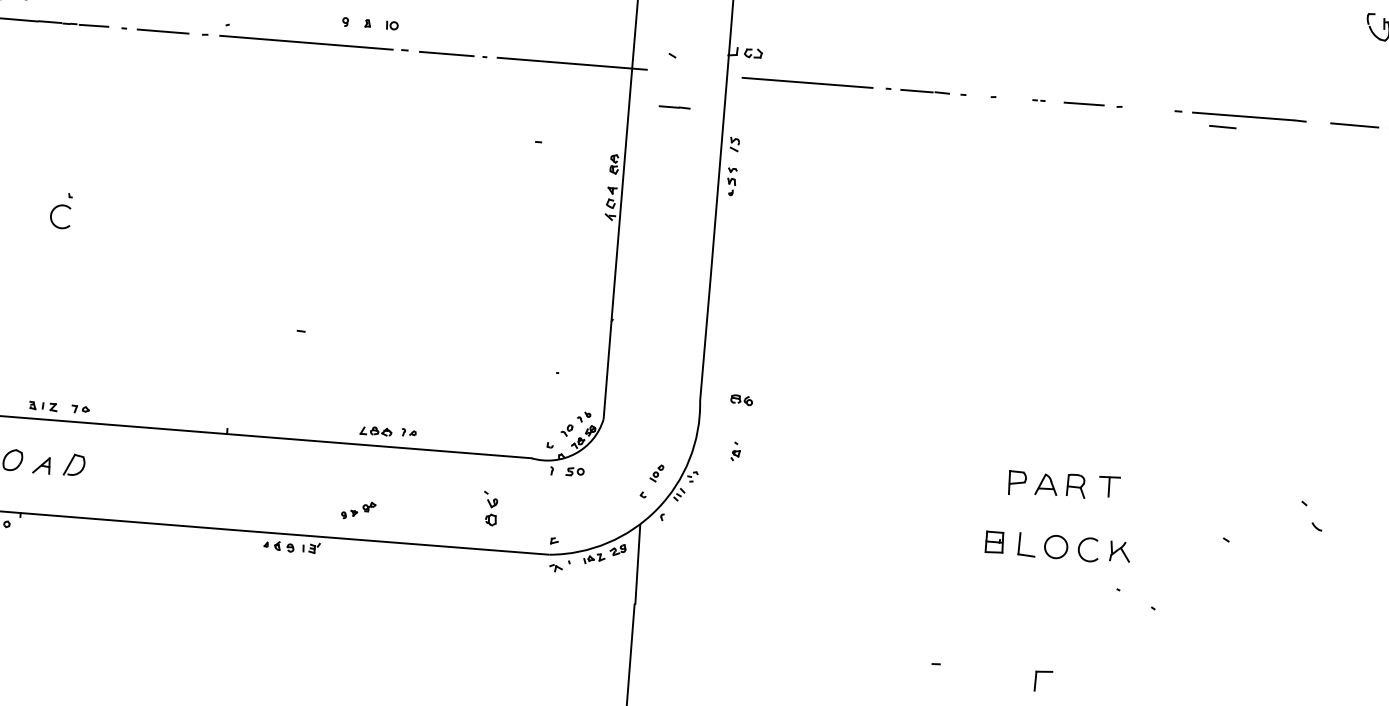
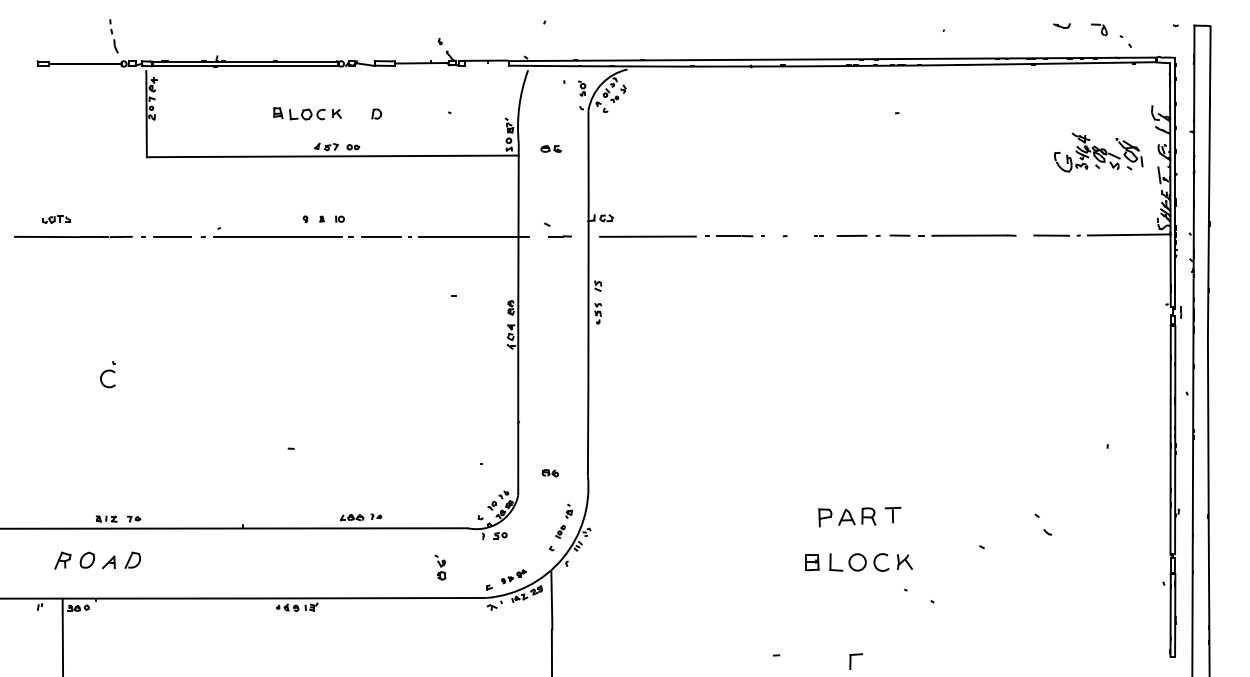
line: (674, 107) -> (559, 236), moved
line: (1222, 126) -> (899, 235), moved
part: (740, 400) -> (549, 473), moved
part: (735, 450) -> (568, 510), moved
part: (359, 510) -> (514, 576), moved

